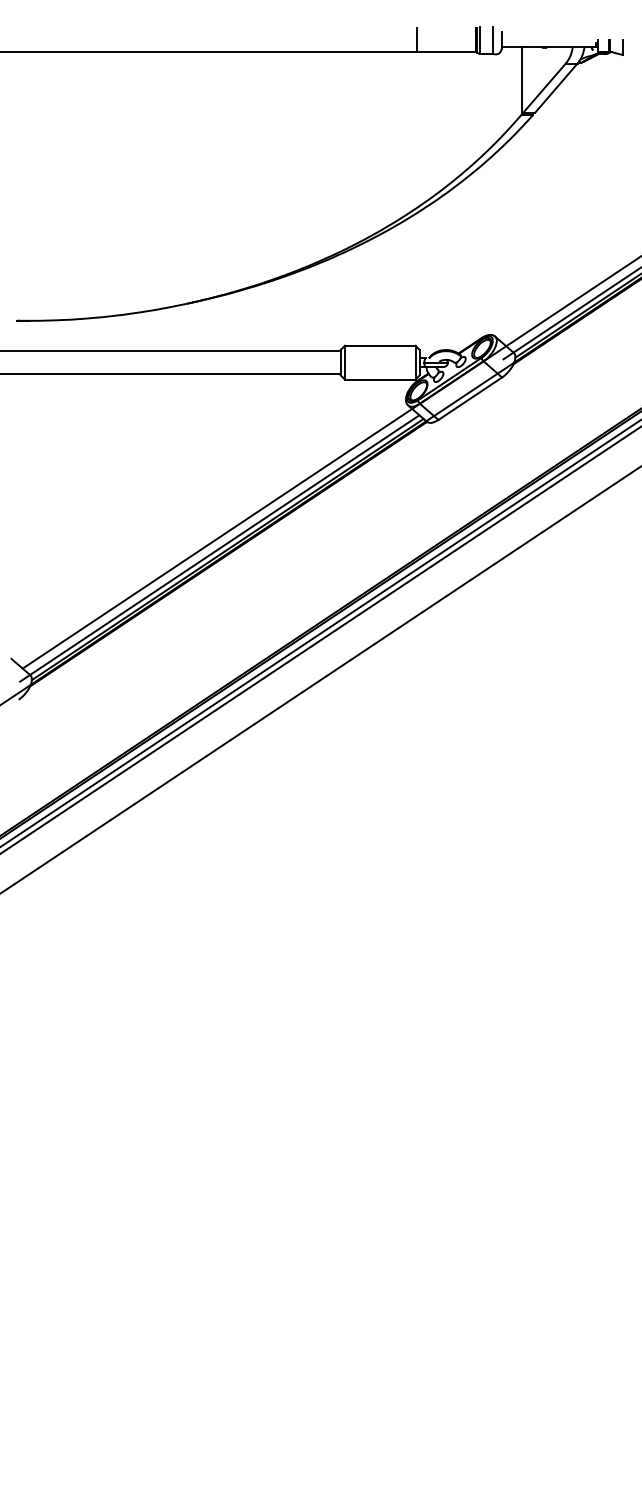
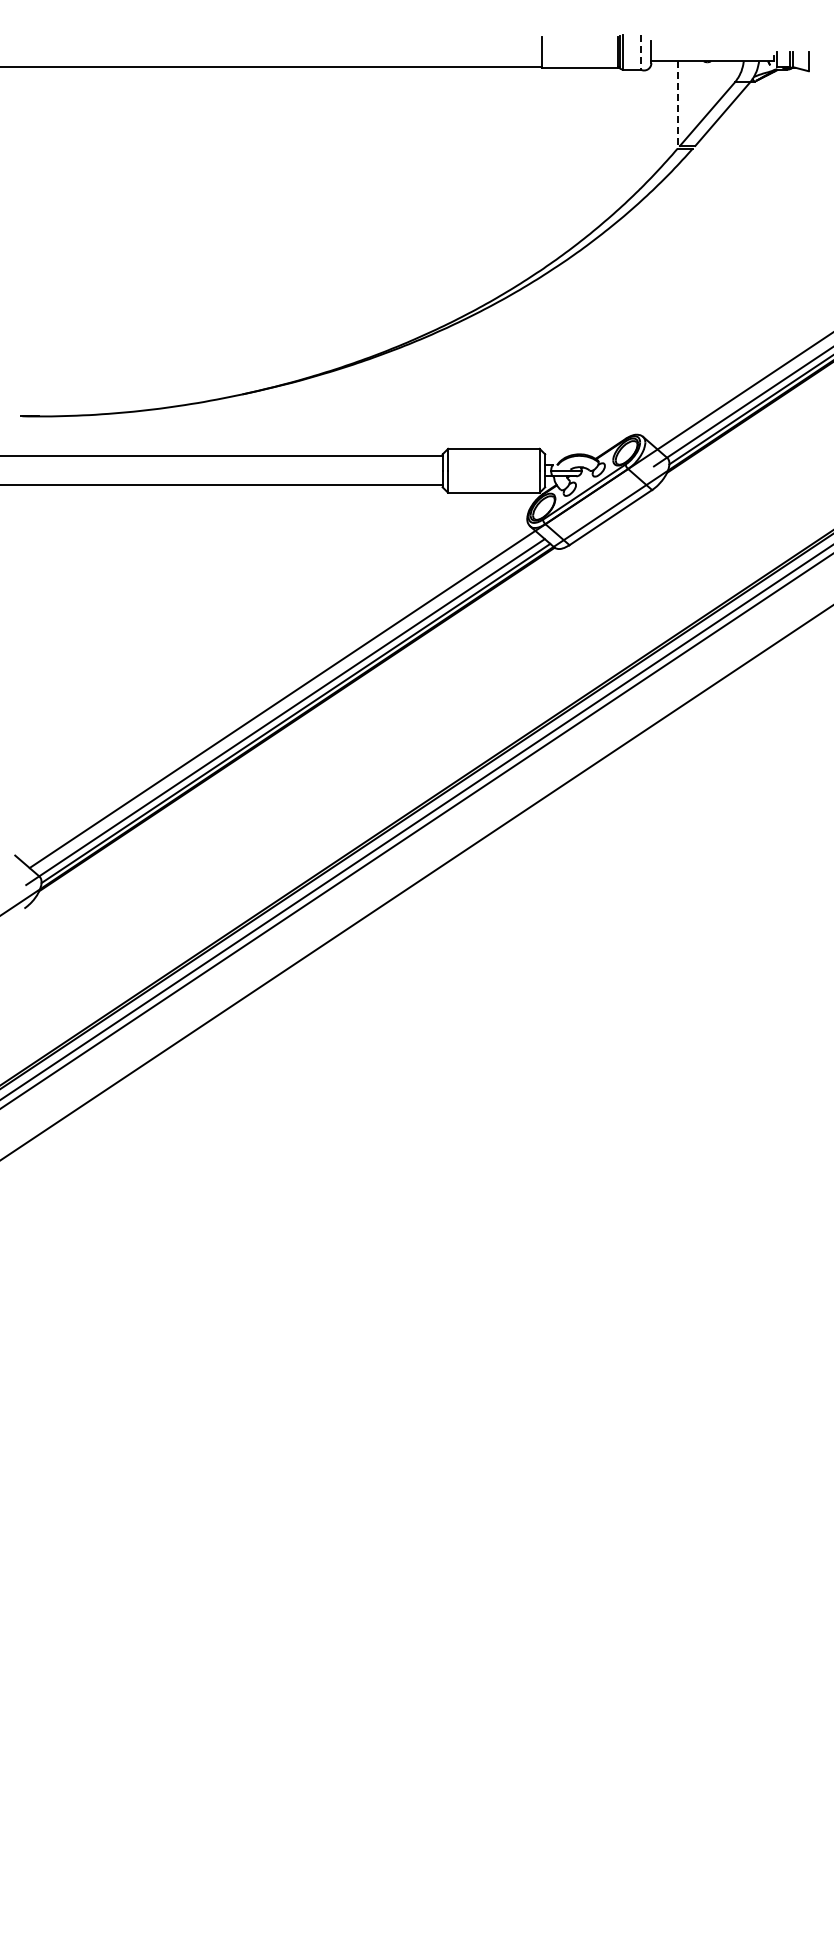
line: (493, 40) -> (640, 52), solid -> dashed
line: (521, 81) -> (677, 105), solid -> dashed

